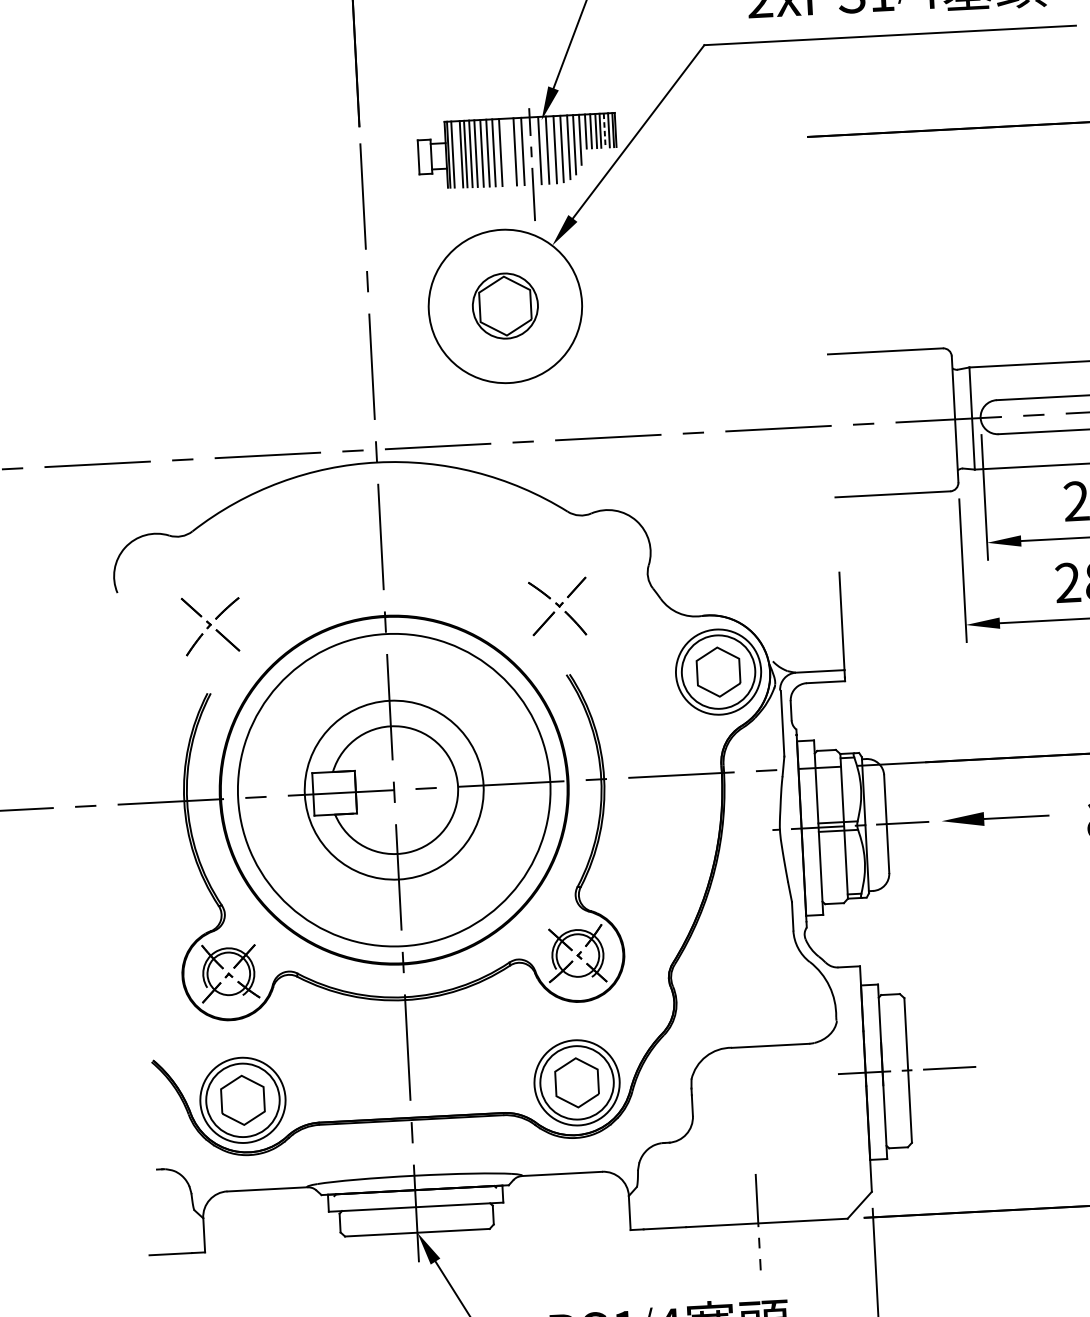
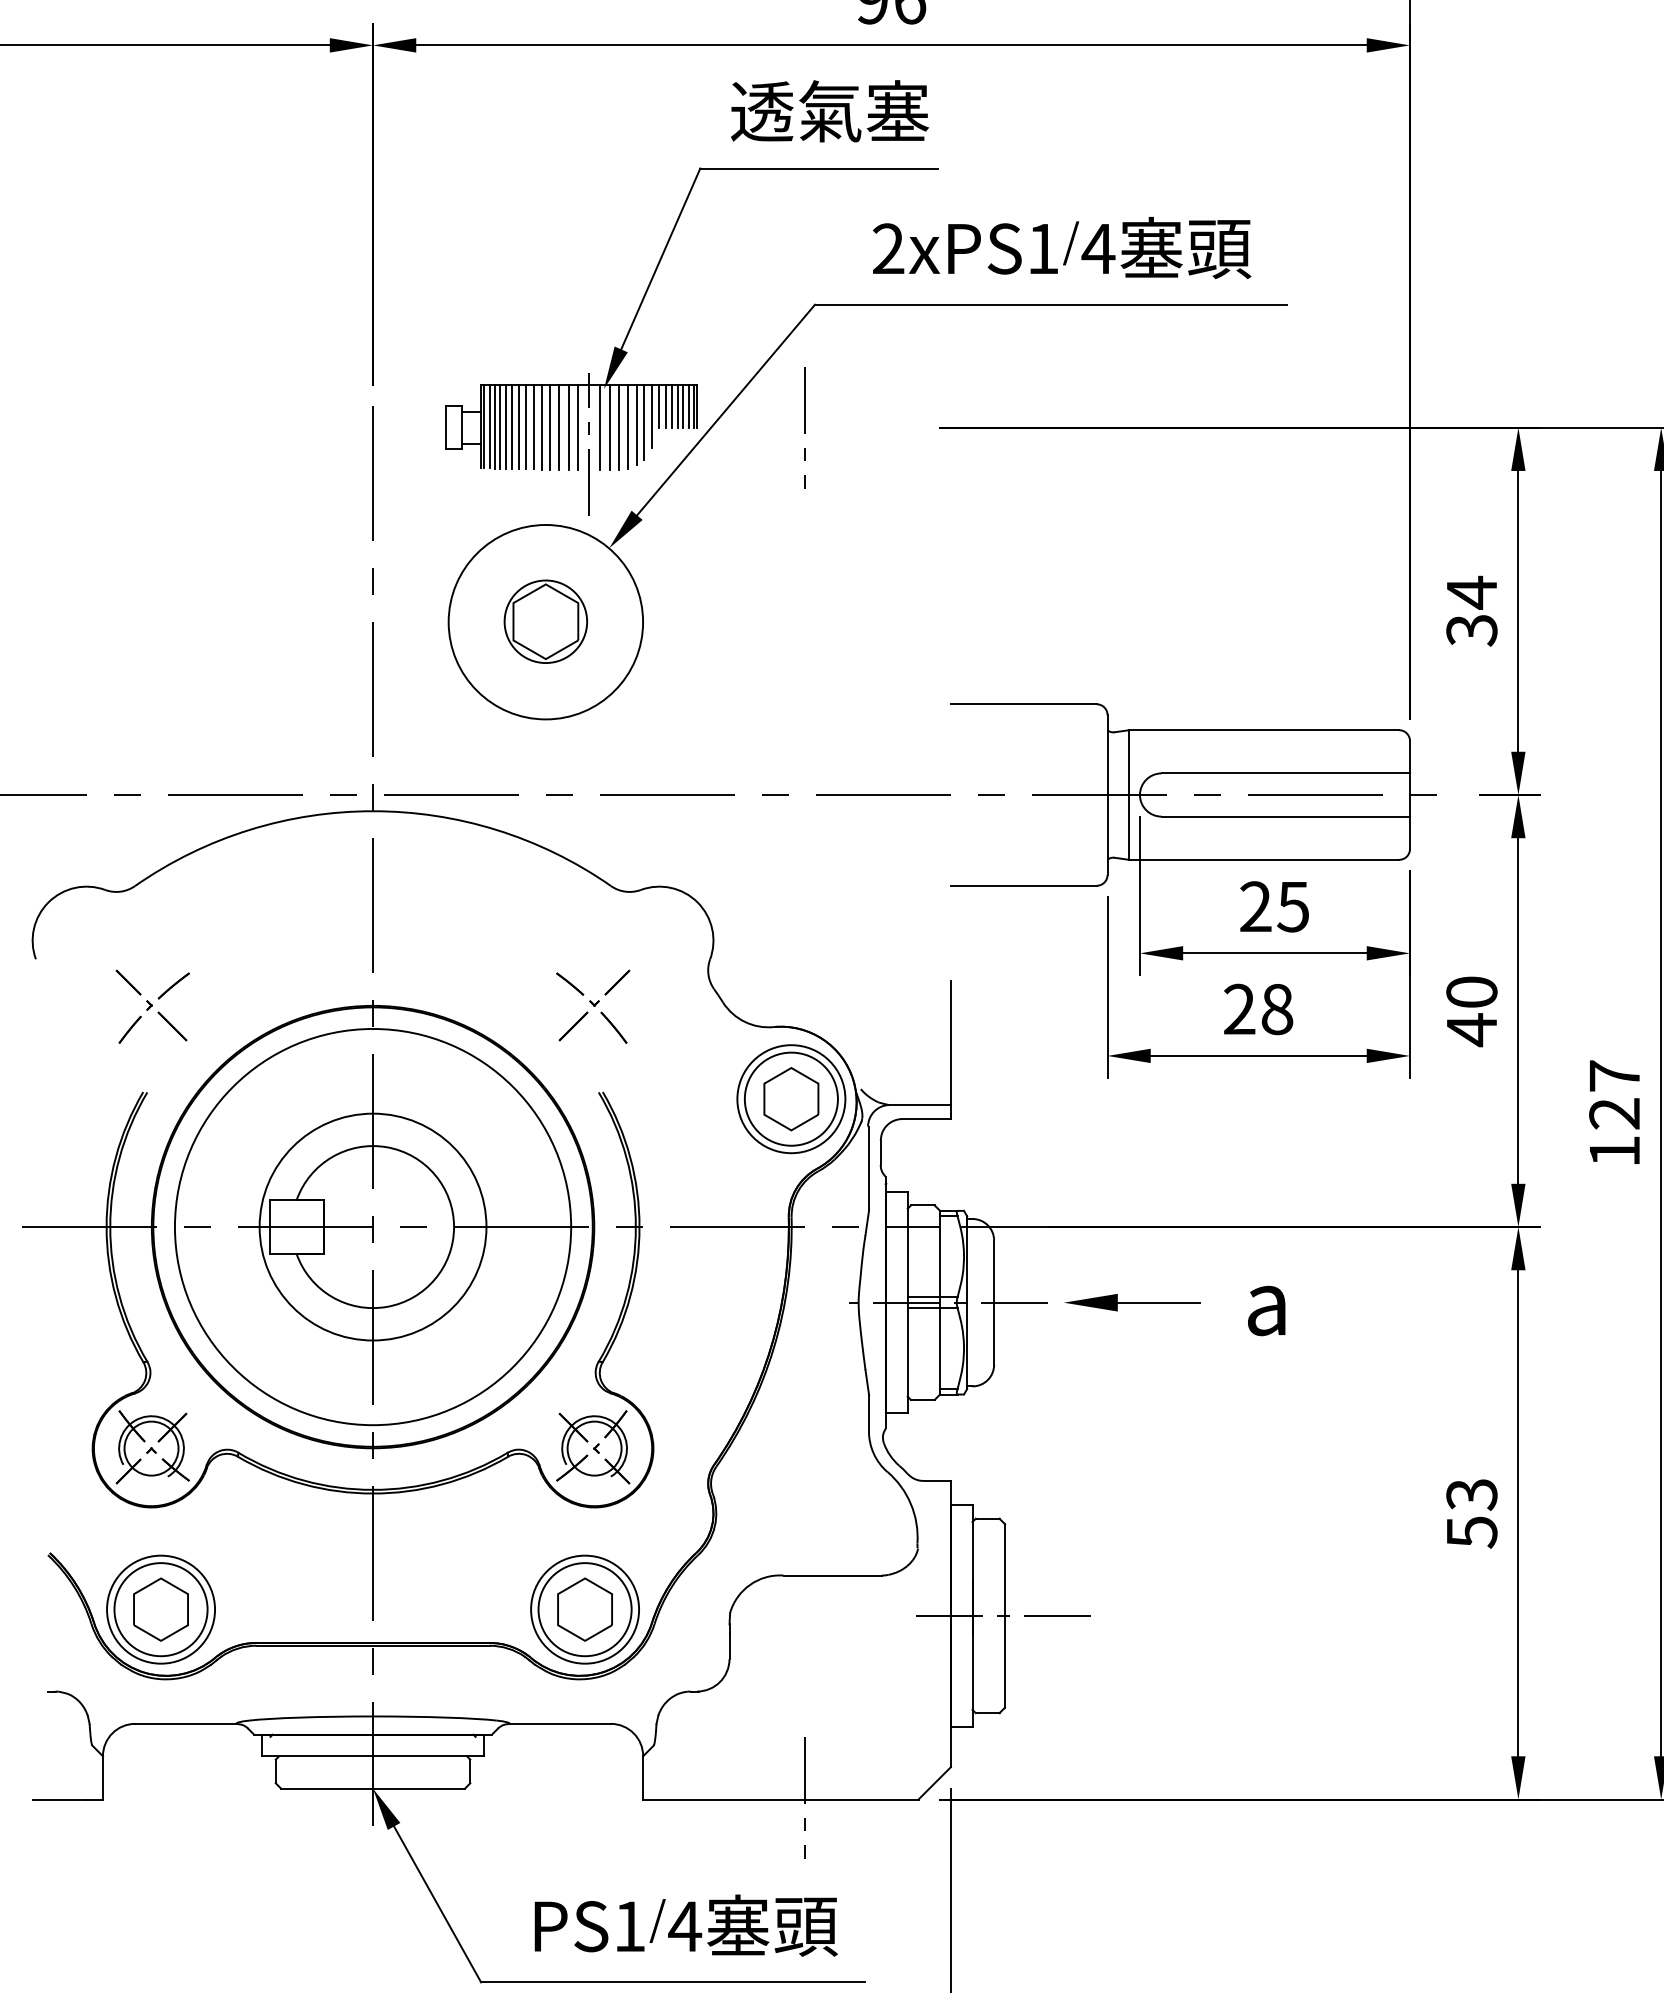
line: (604, 130) -> (683, 406), dashed -> solid
line: (701, 142) -> (804, 427), added
line: (507, 151) -> (558, 426), added
line: (456, 154) -> (494, 426), added

